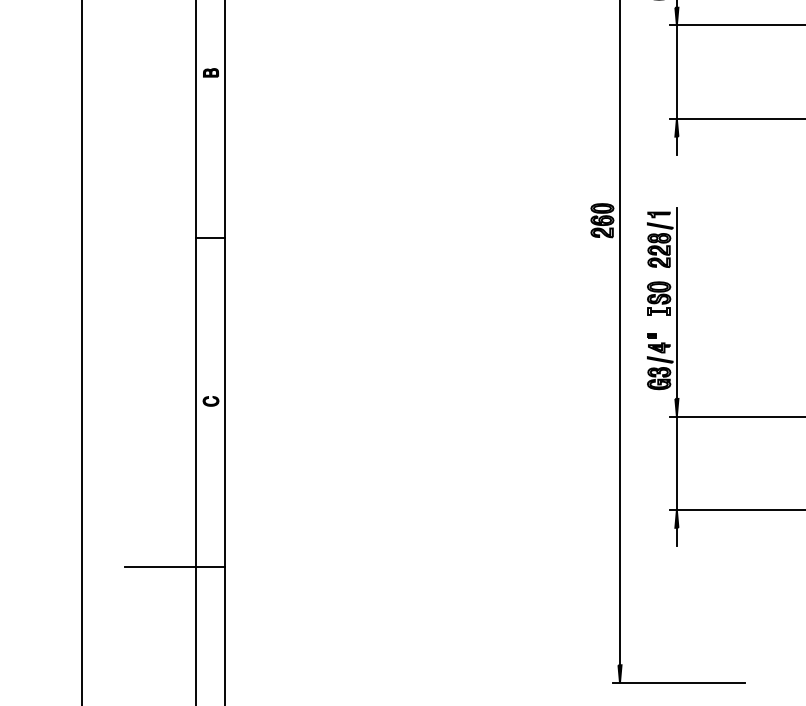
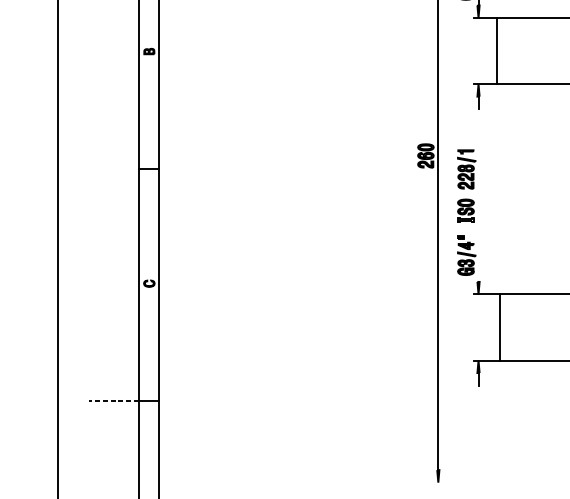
line: (676, 71) -> (496, 50), moved
line: (676, 303) -> (478, 214), removed
line: (676, 463) -> (500, 327), moved
line: (160, 566) -> (113, 400), solid -> dashed
line: (678, 682) -> (479, 482), removed

